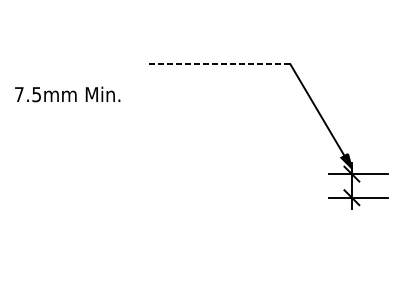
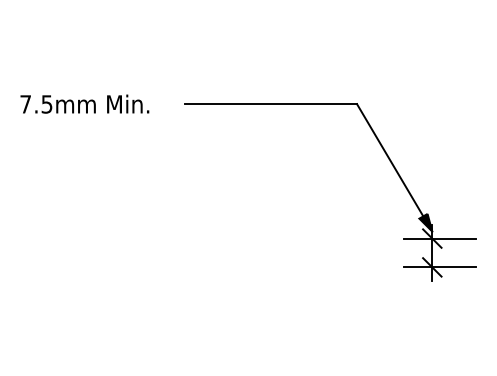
line: (220, 64) -> (271, 104), dashed -> solid
text: (67, 93) -> (84, 103), moved

